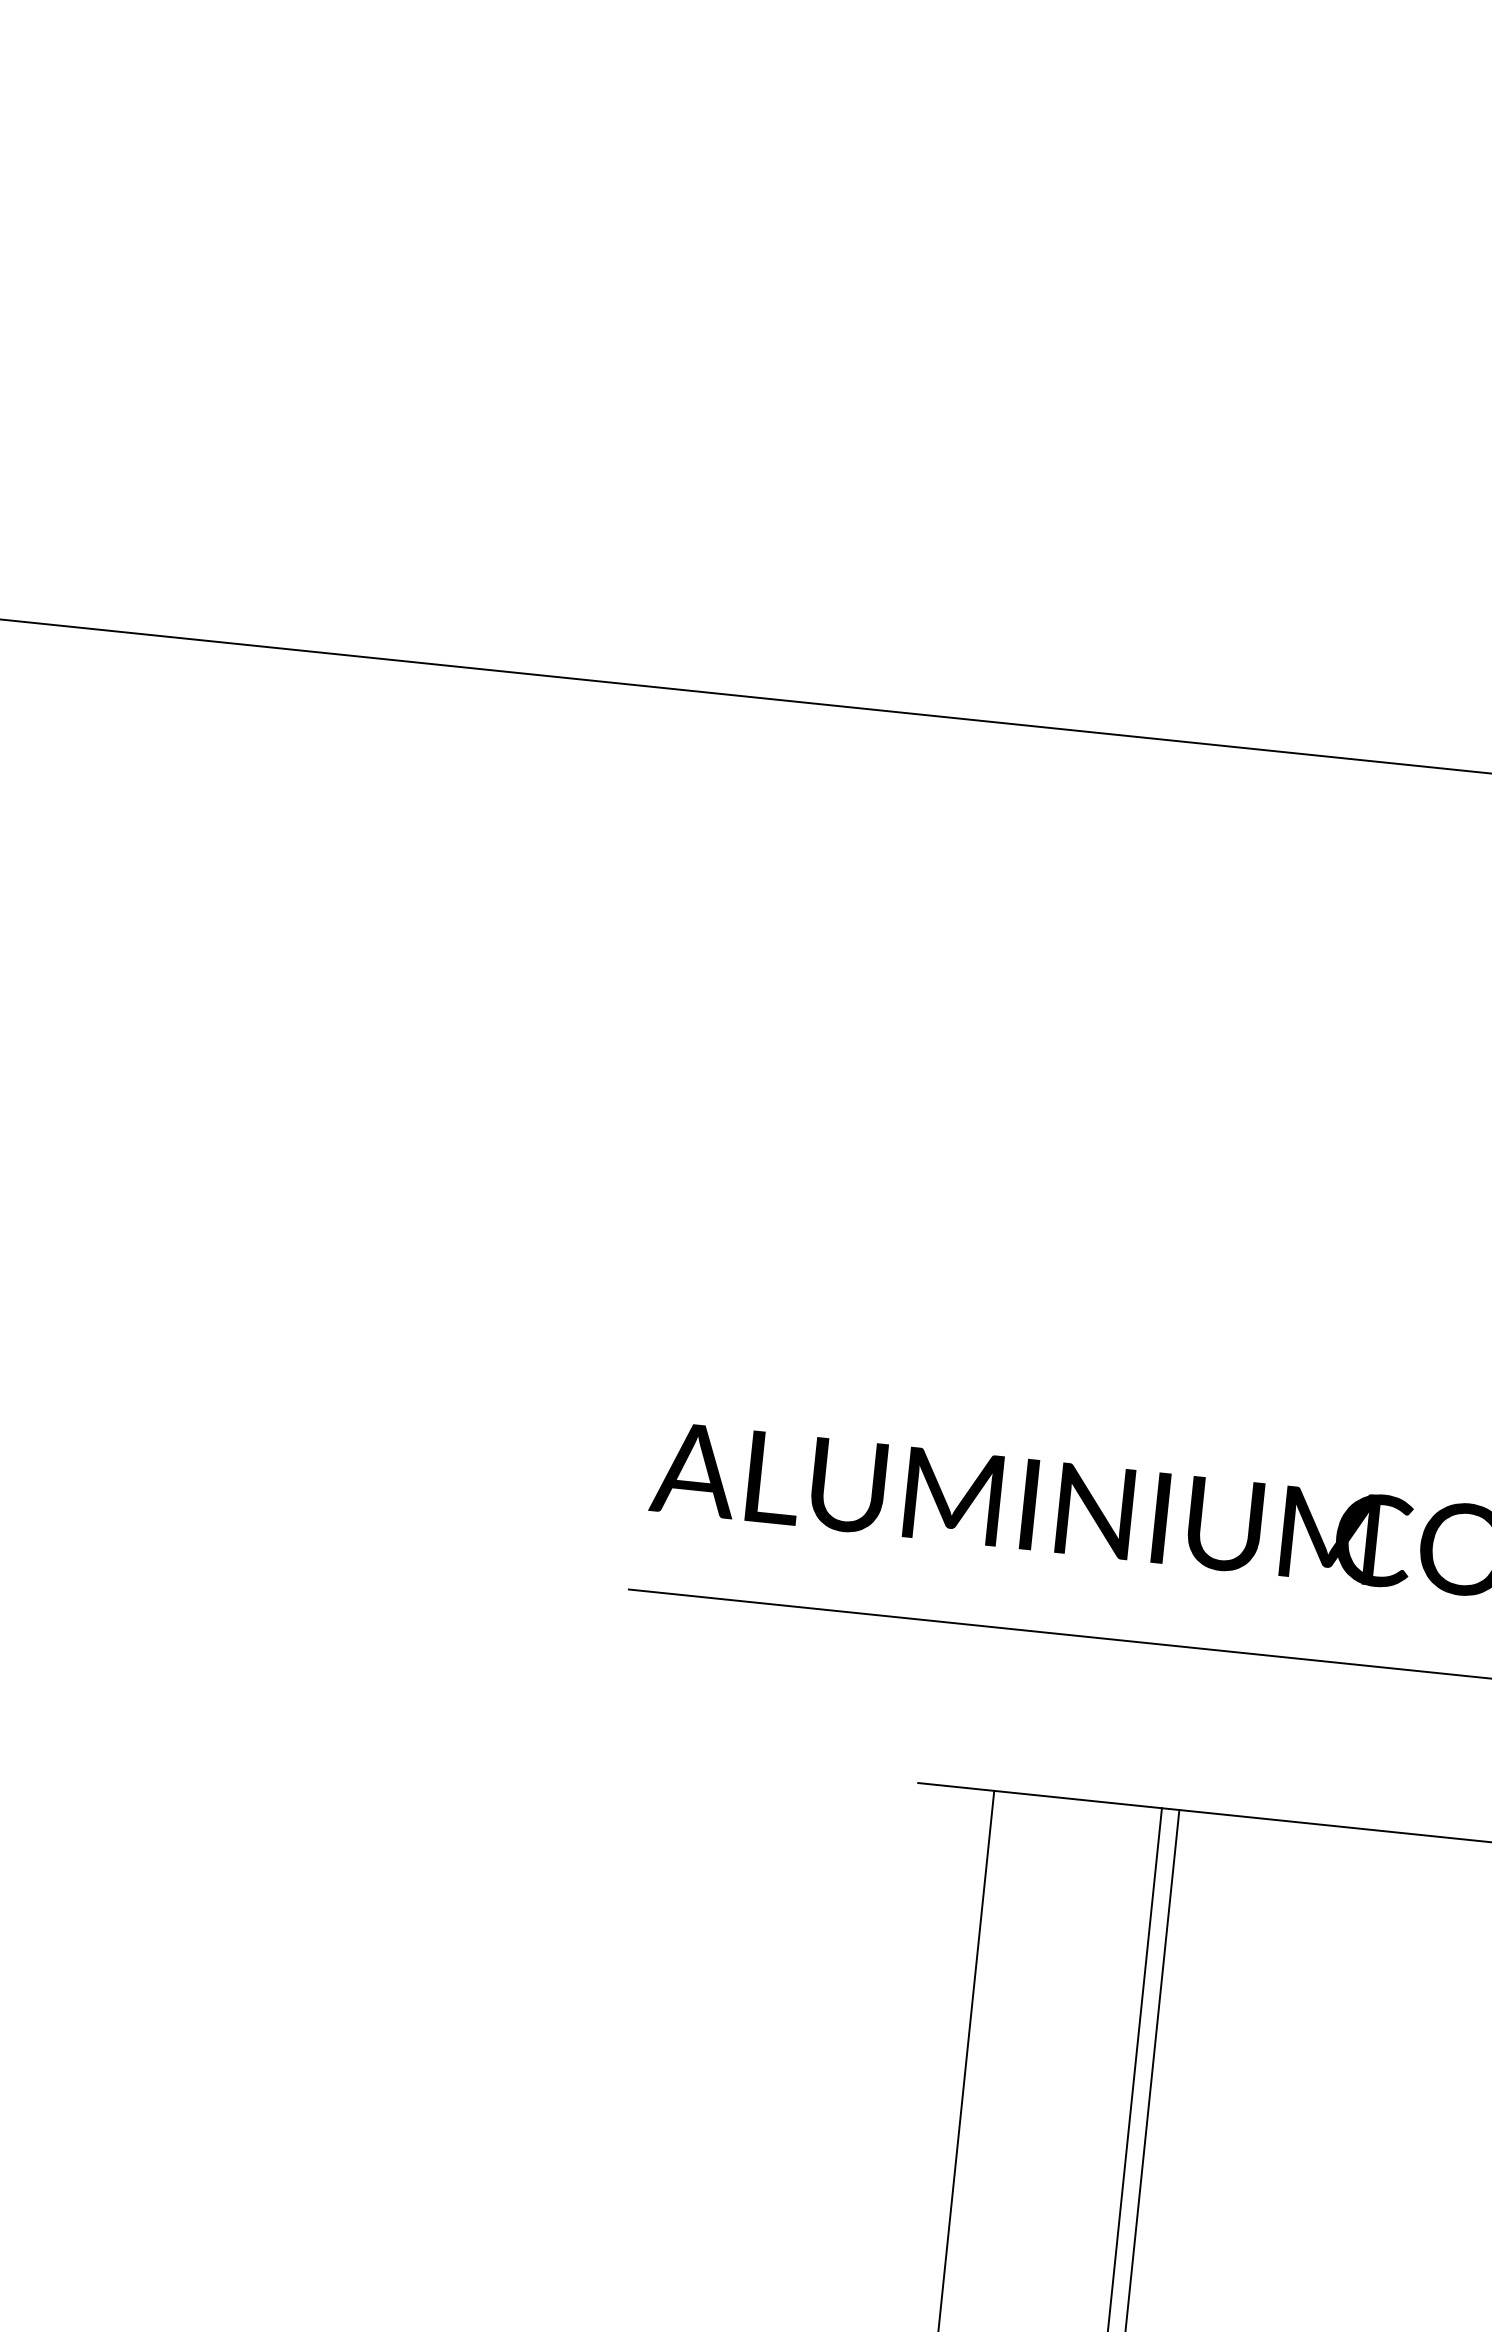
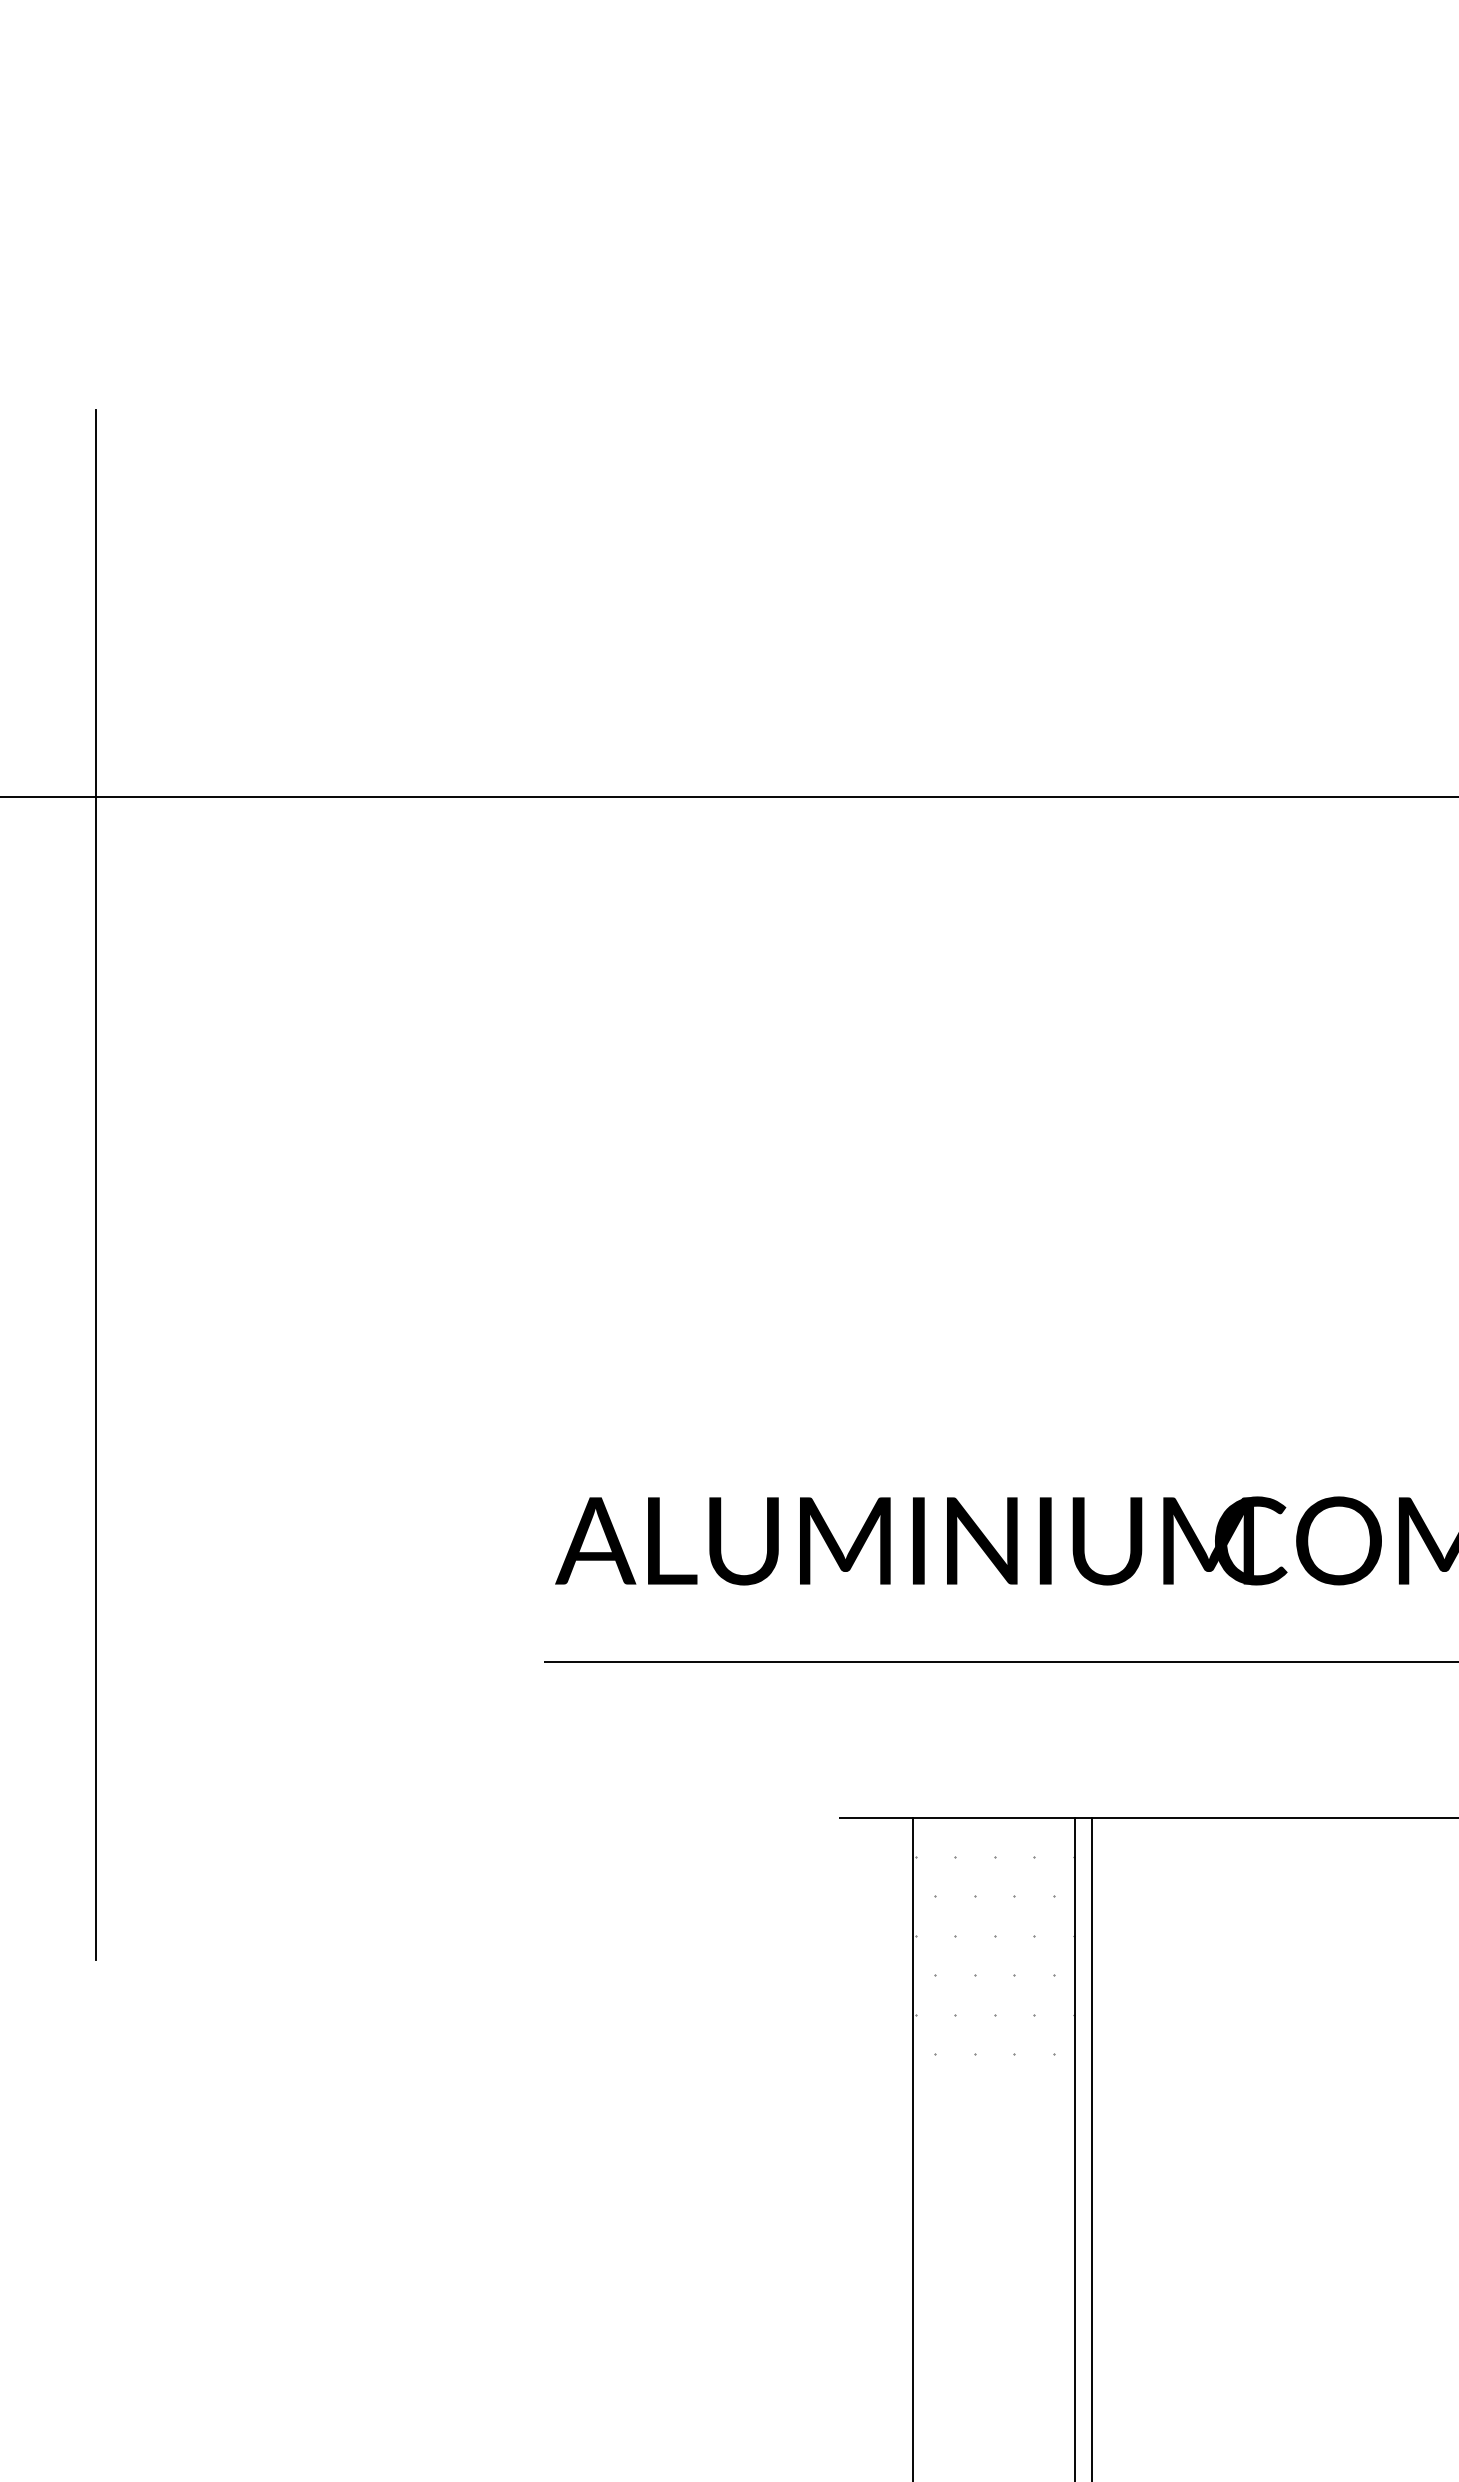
line: (215, 1047) -> (96, 1184), added
hatch: (1063, 1942) -> (994, 1955), added

